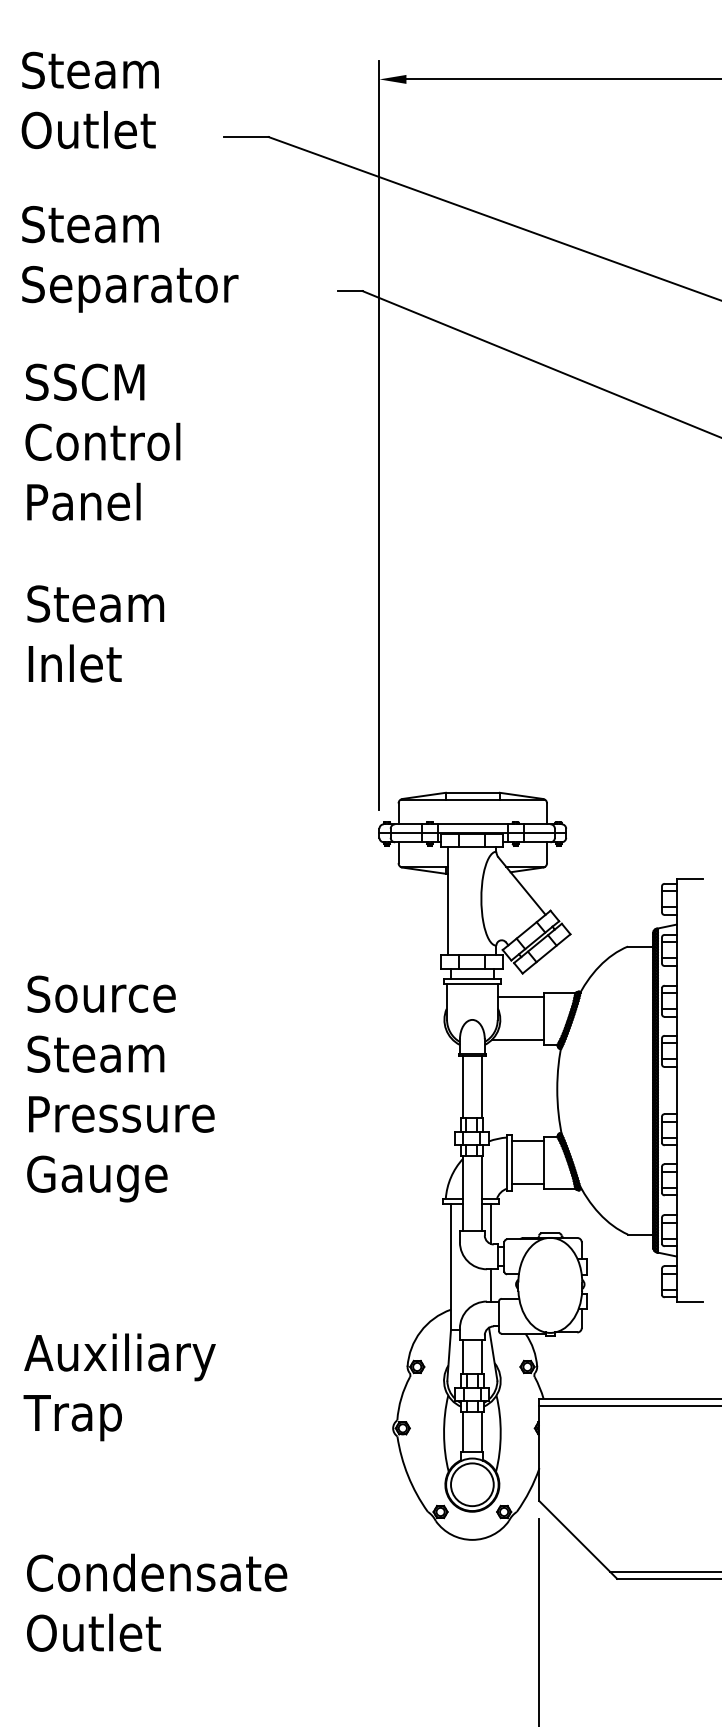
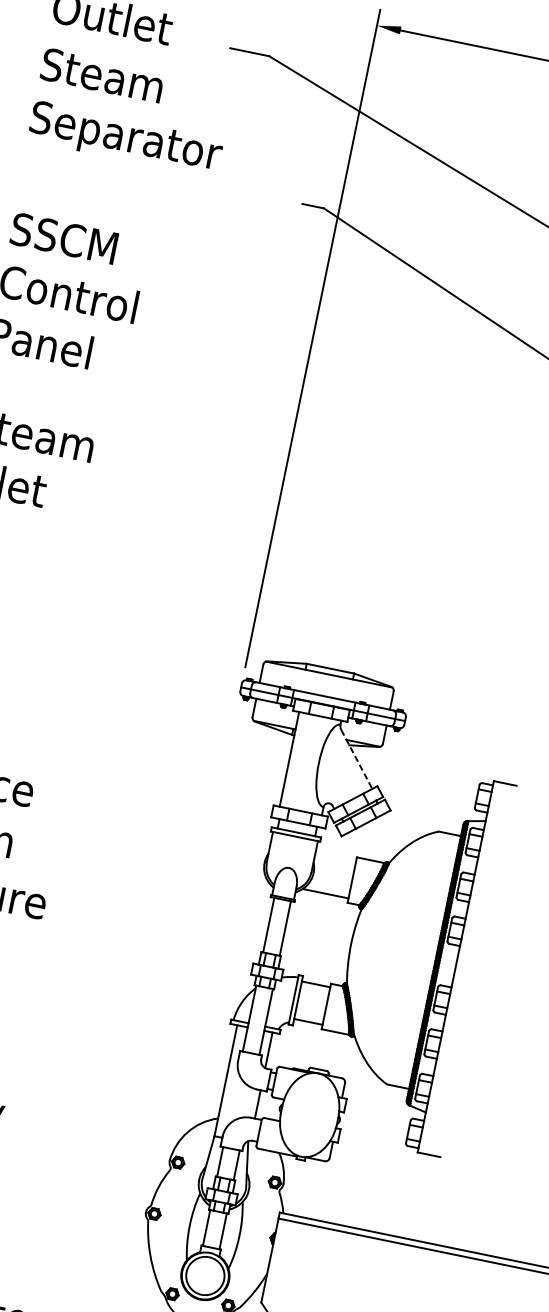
text: (130, 258) -> (131, 112), moved
line: (522, 886) -> (357, 759), solid -> dashed
line: (520, 997) -> (335, 856), removed

